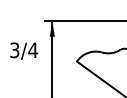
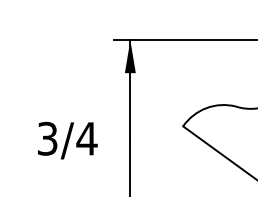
text: (24, 50) -> (68, 139), moved

